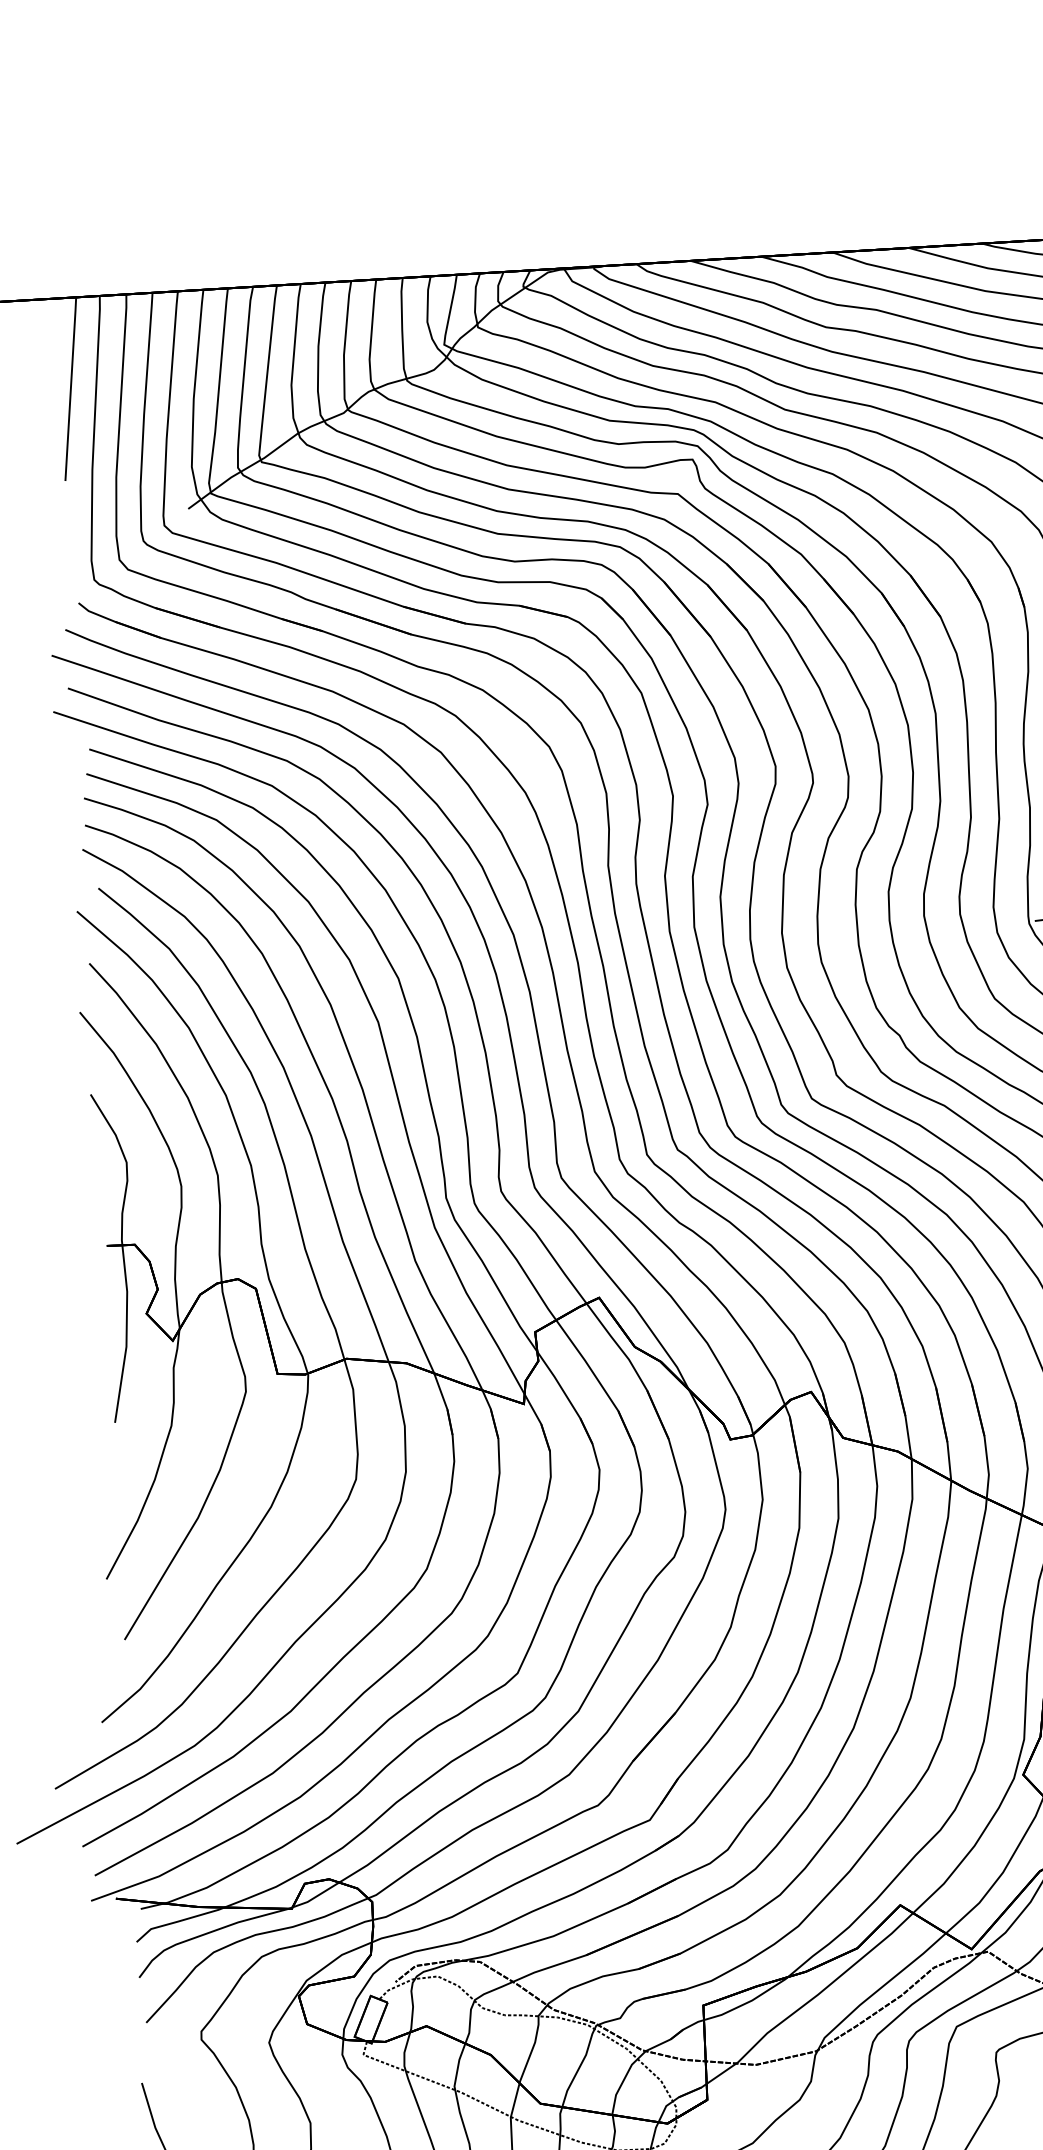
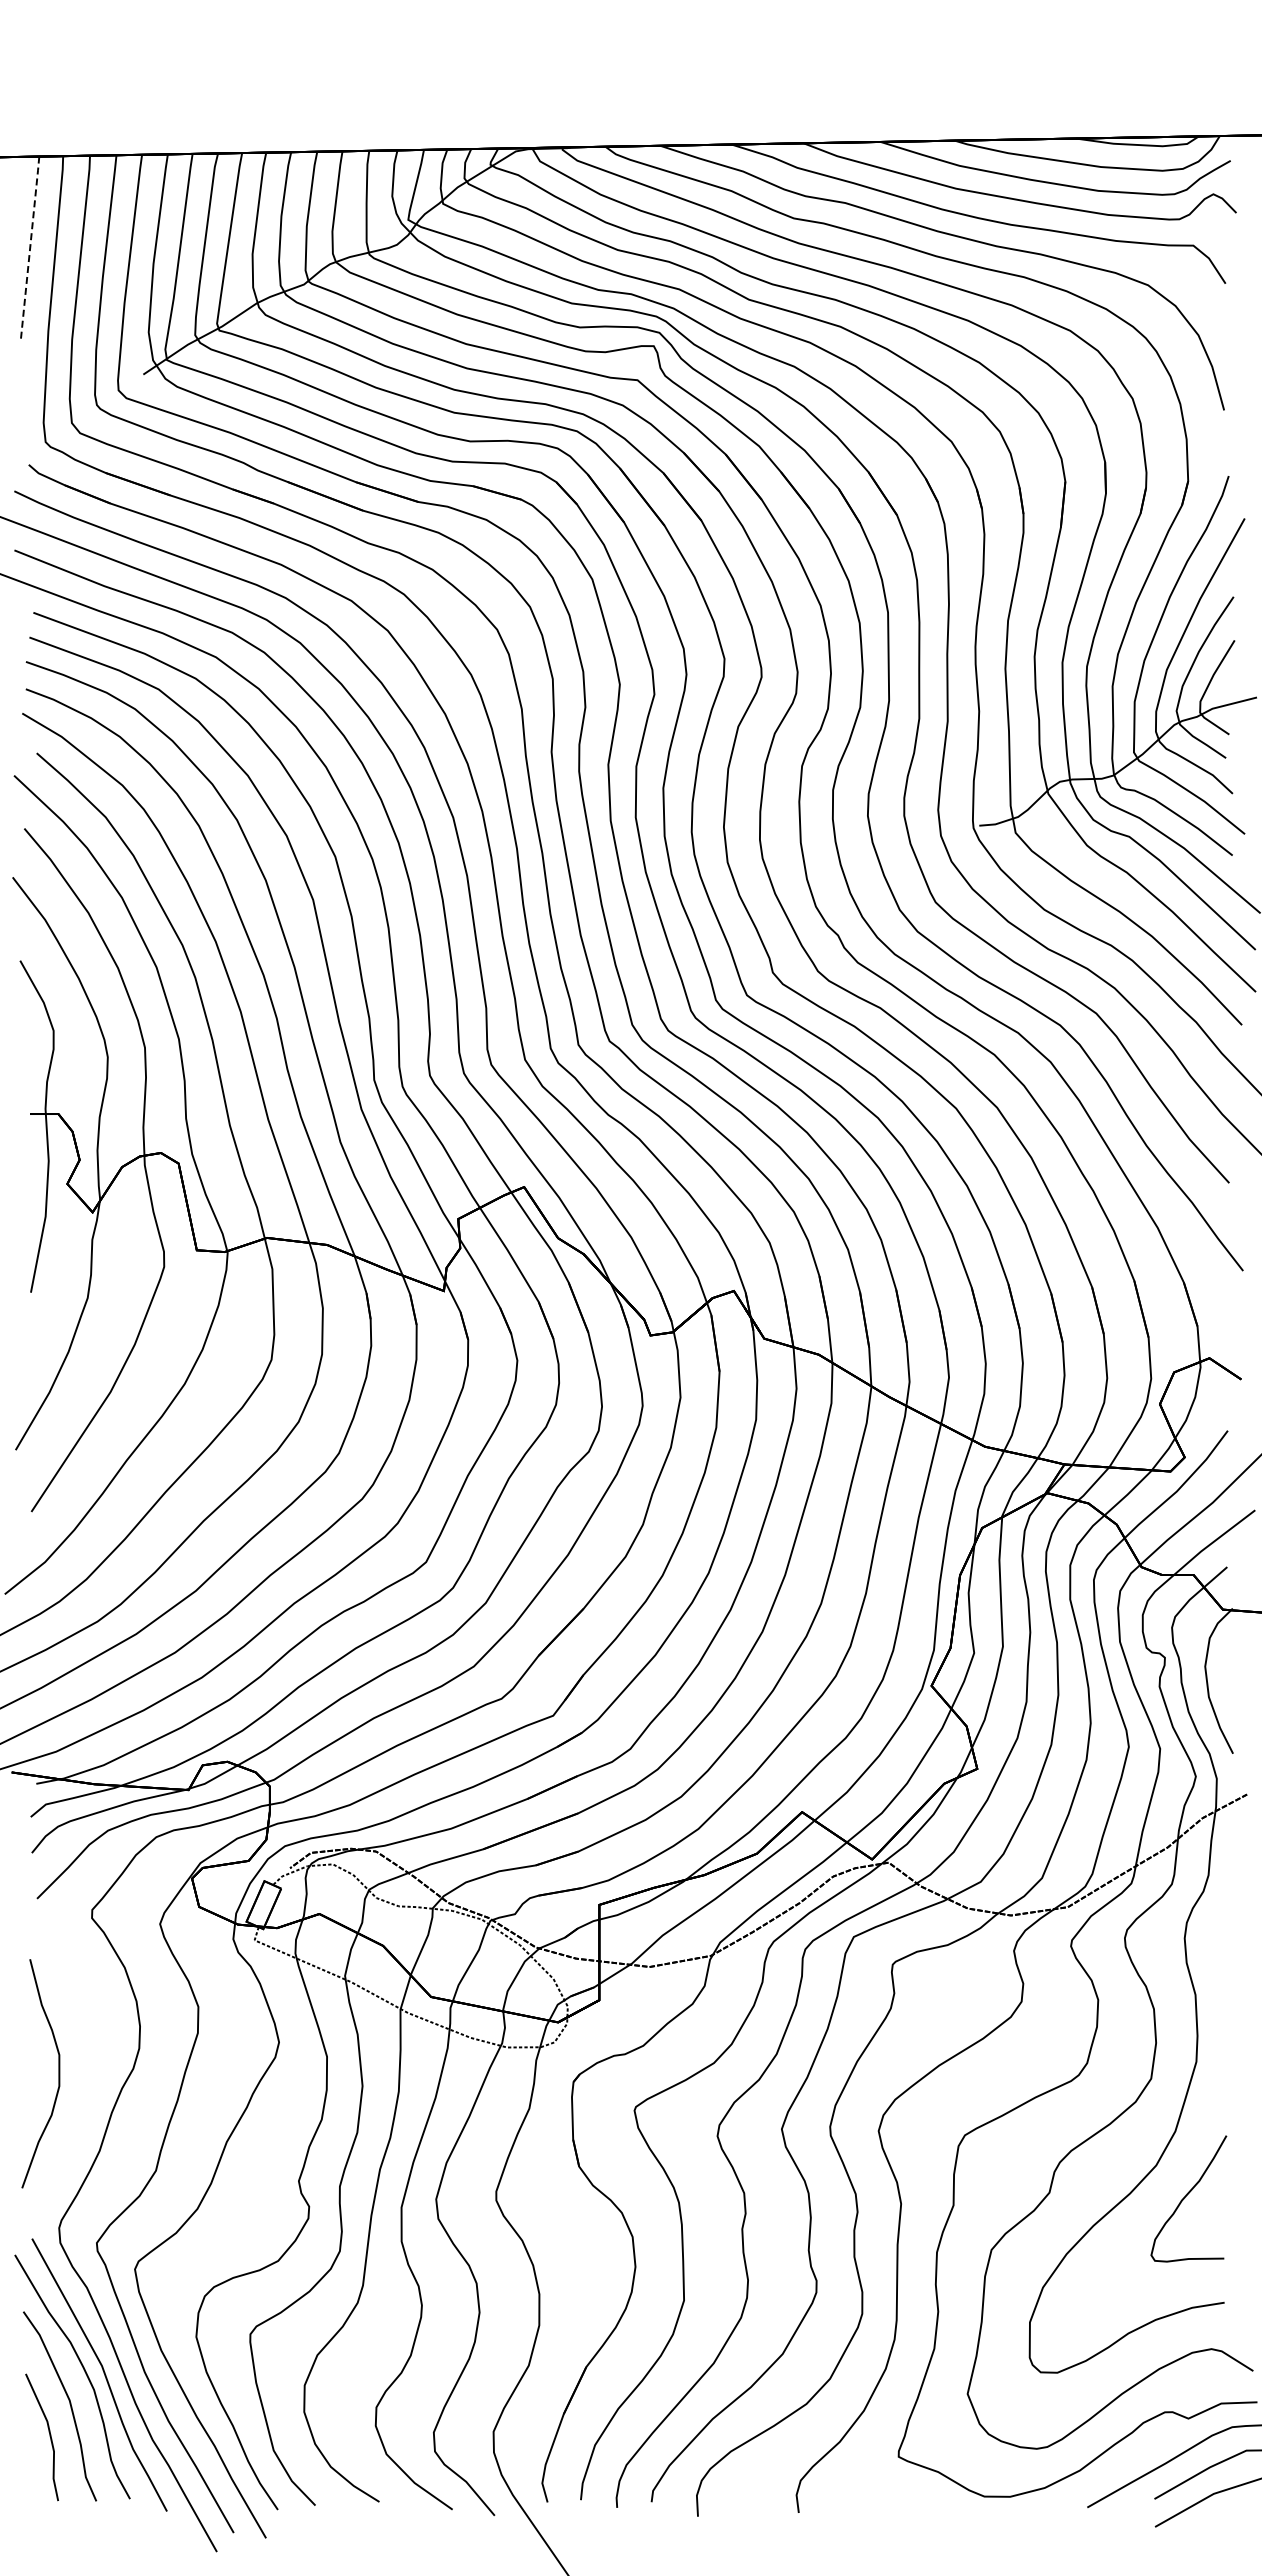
line: (71, 388) -> (30, 248), solid -> dashed

